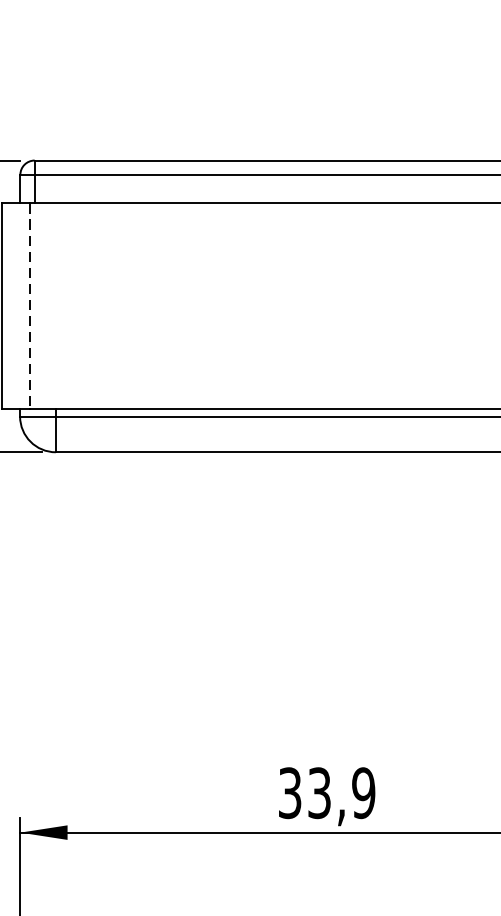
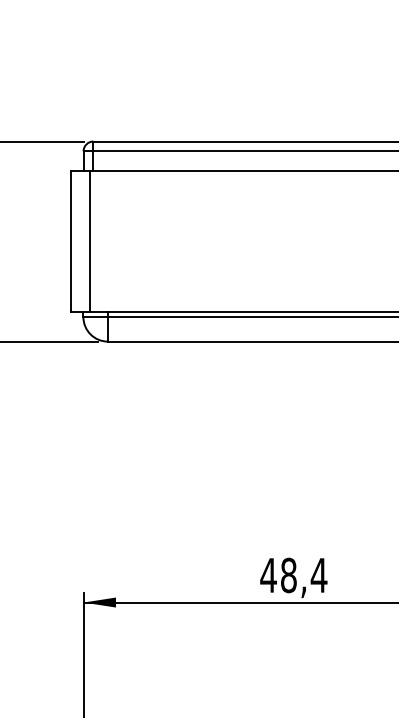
line: (30, 306) -> (90, 241), dashed -> solid
text: (326, 793) -> (293, 575), 33,9 -> 48,4

